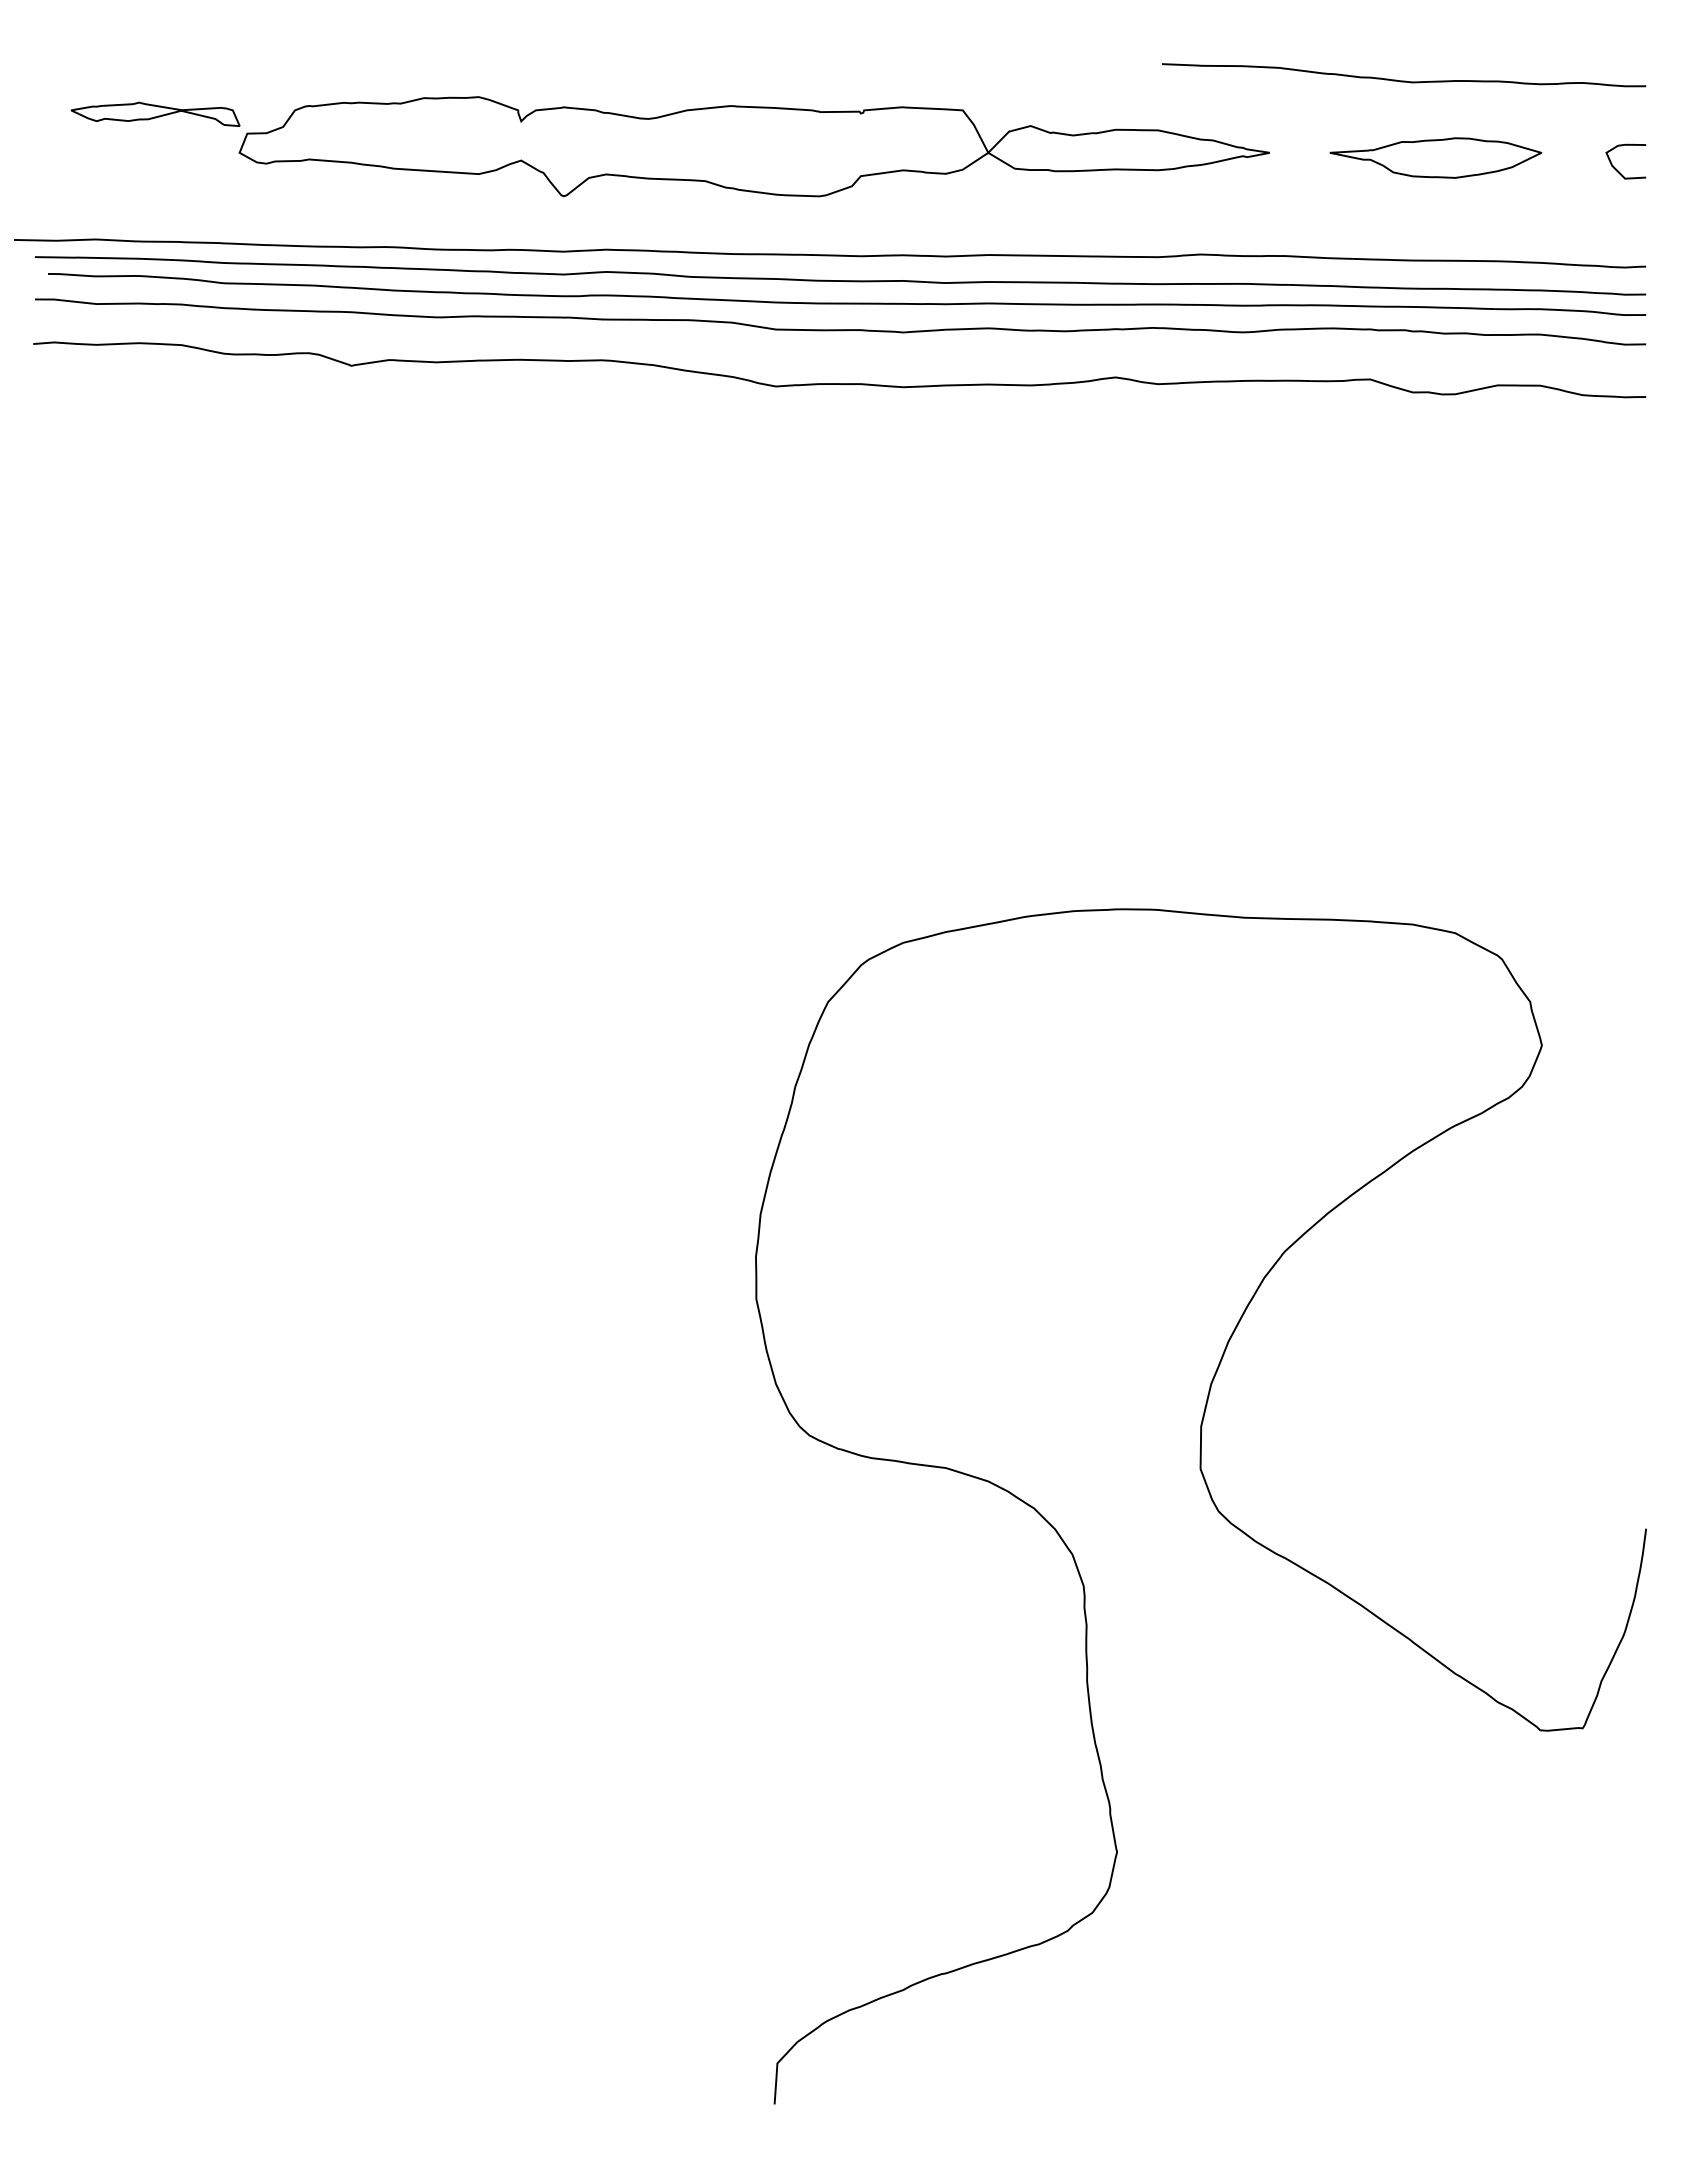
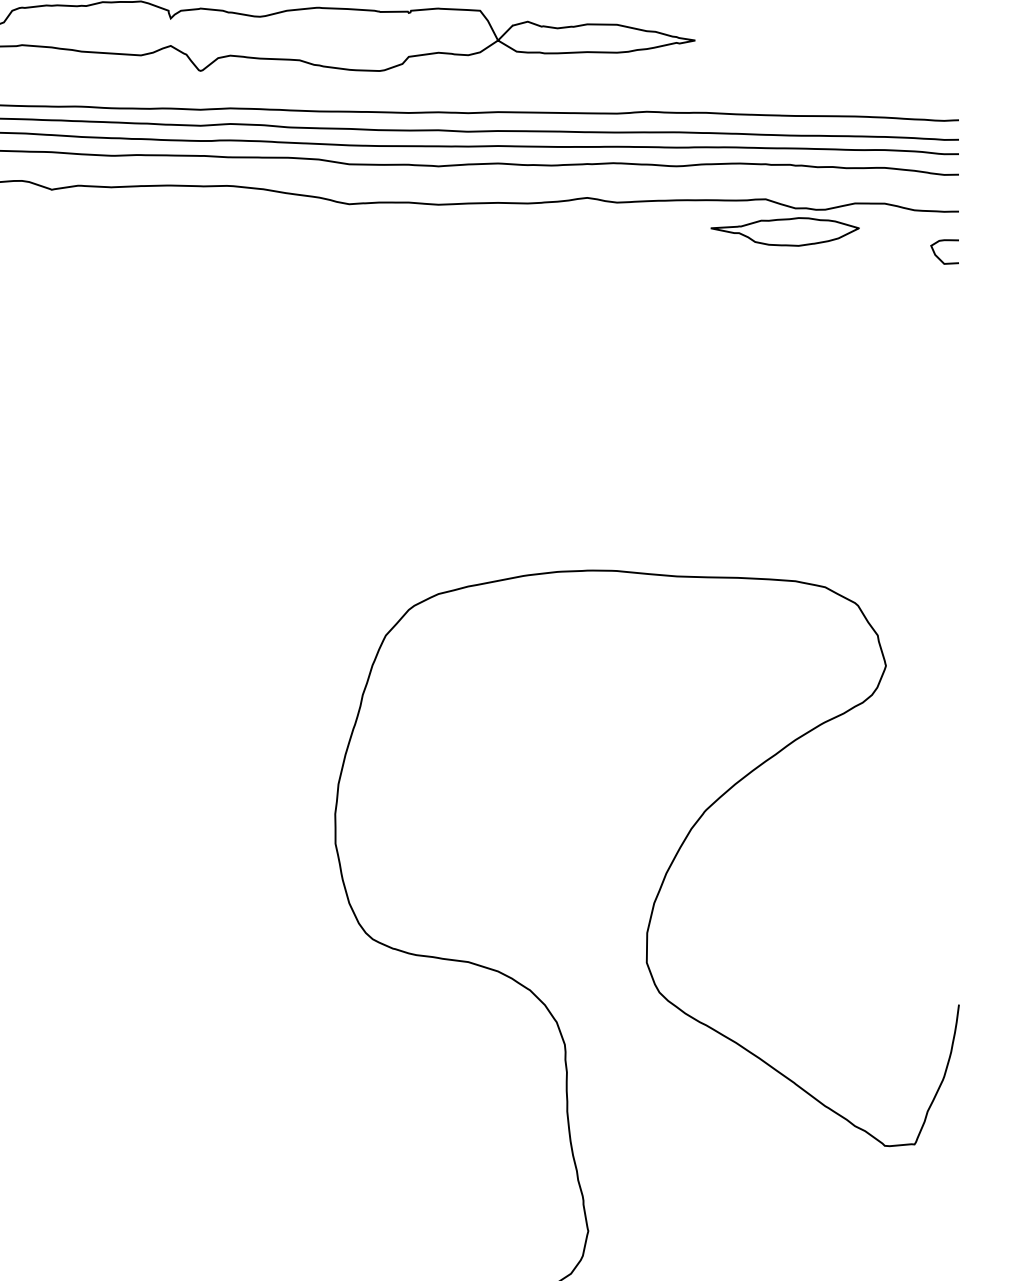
part: (1435, 157) -> (784, 231), moved
curve: (1617, 169) -> (938, 257), moved

